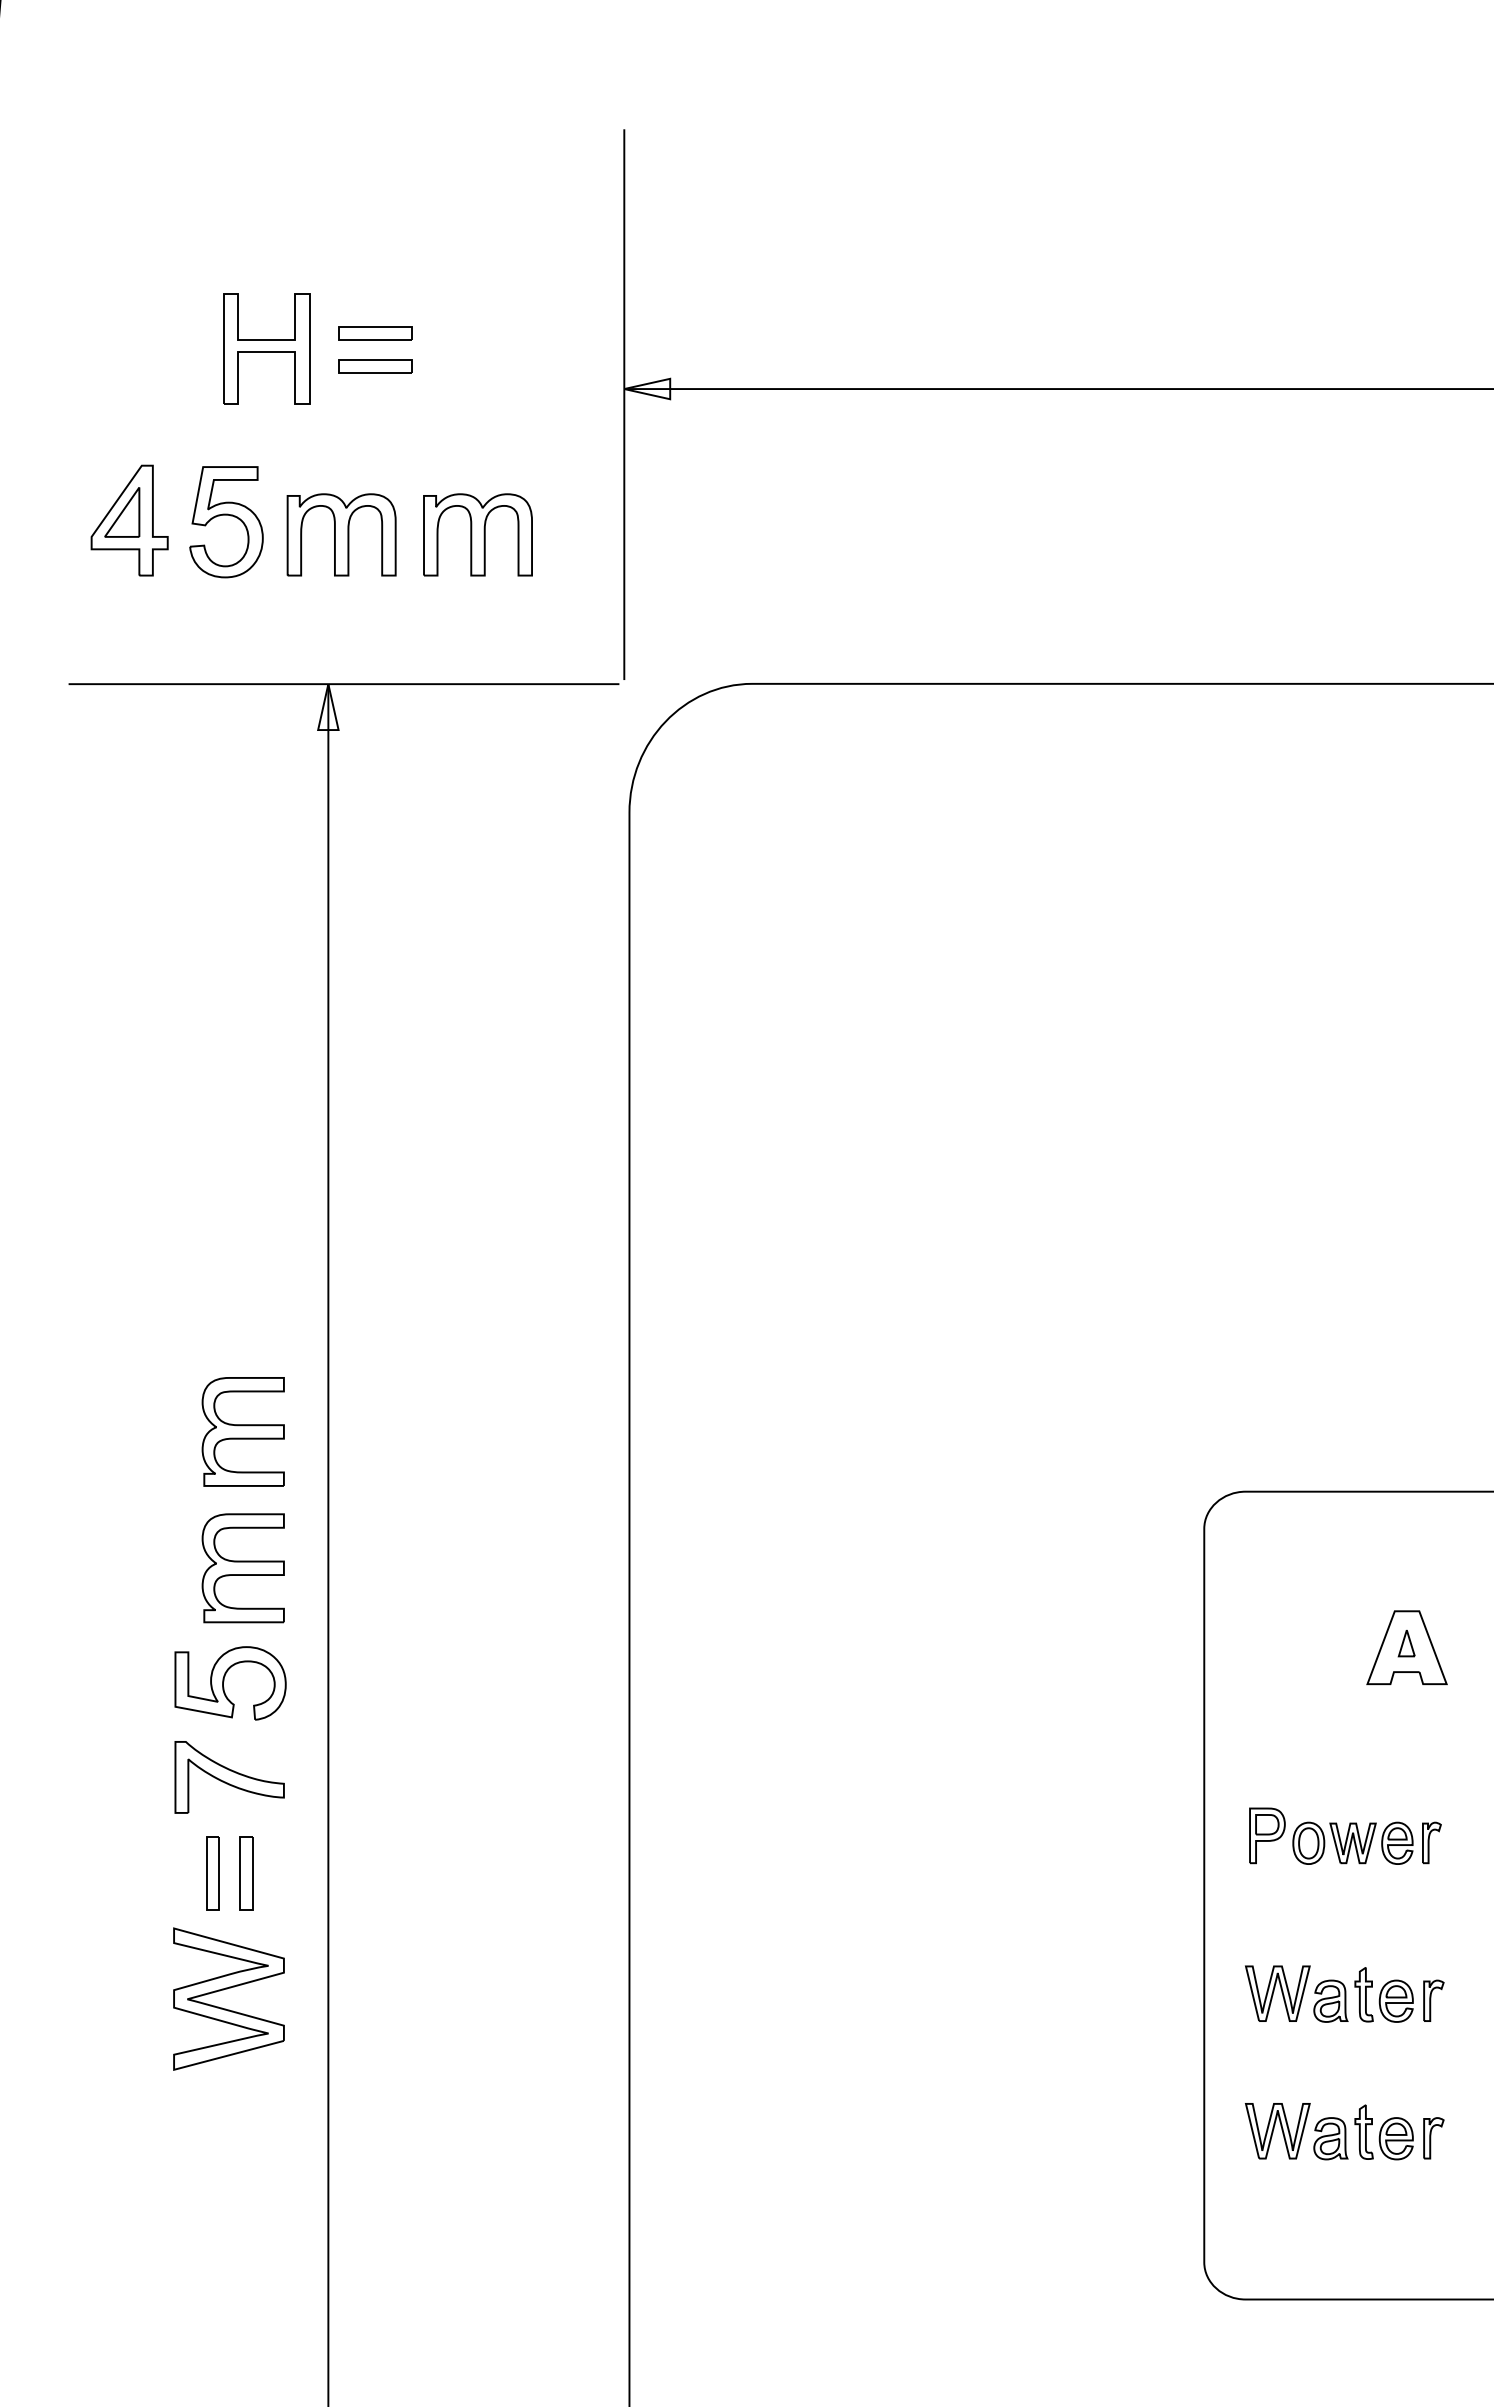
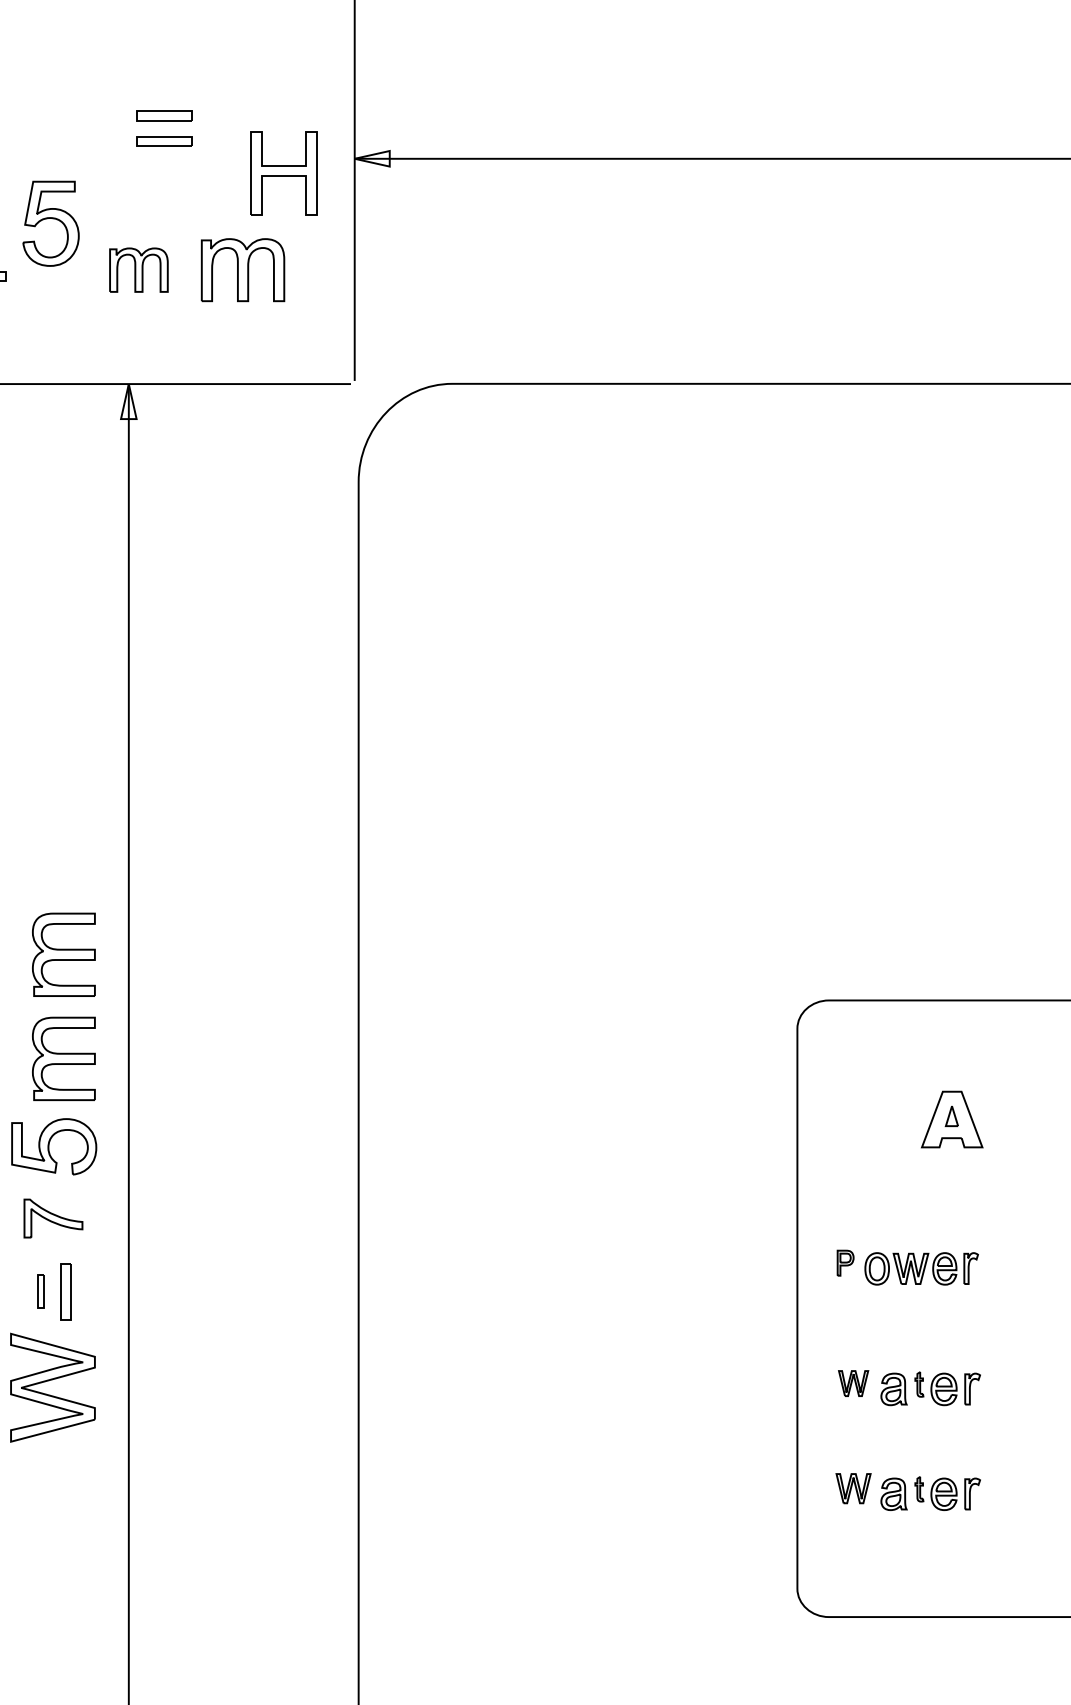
part: (266, 348) -> (283, 172), moved
part: (226, 515) -> (51, 218), moved
part: (341, 534) -> (138, 269), size x0.7
part: (229, 1777) -> (53, 1218), size x0.7
part: (1267, 1835) -> (845, 1262), size x0.6
part: (212, 1873) -> (40, 1291), size x0.6
part: (1277, 1993) -> (853, 1383), size x0.6
part: (1363, 1994) -> (918, 1384), size x0.6
part: (1277, 2131) -> (853, 1488), size x0.7
part: (1363, 2131) -> (918, 1488), size x0.6

